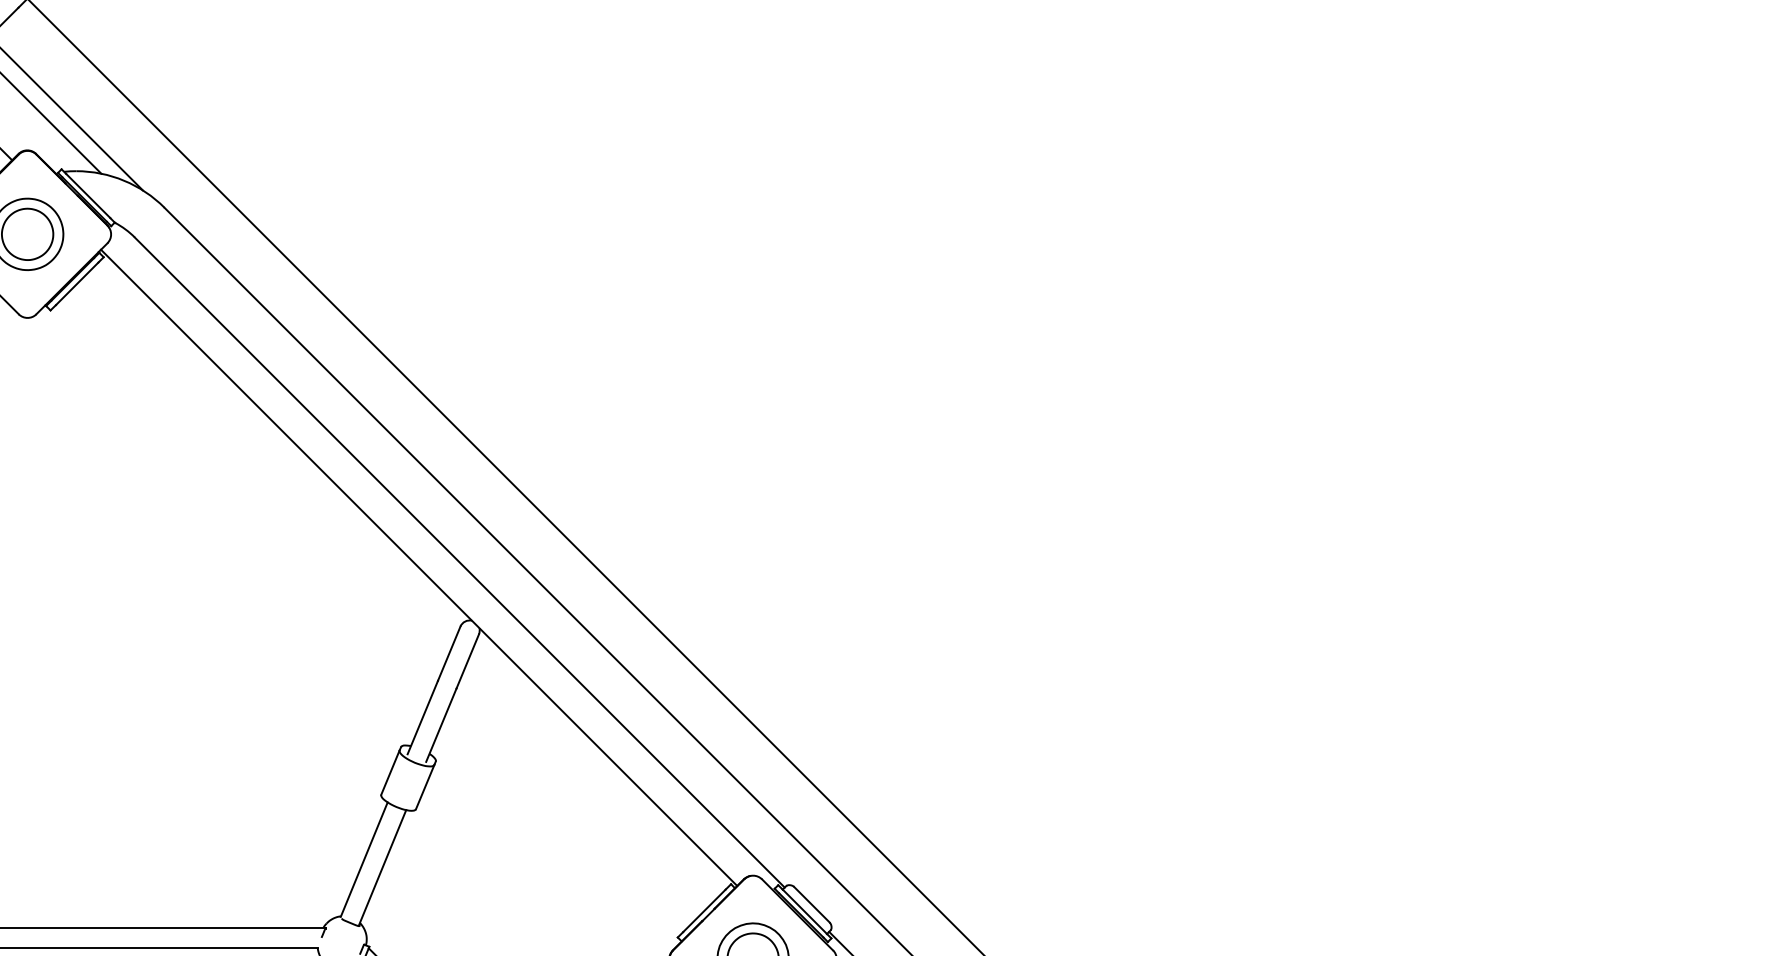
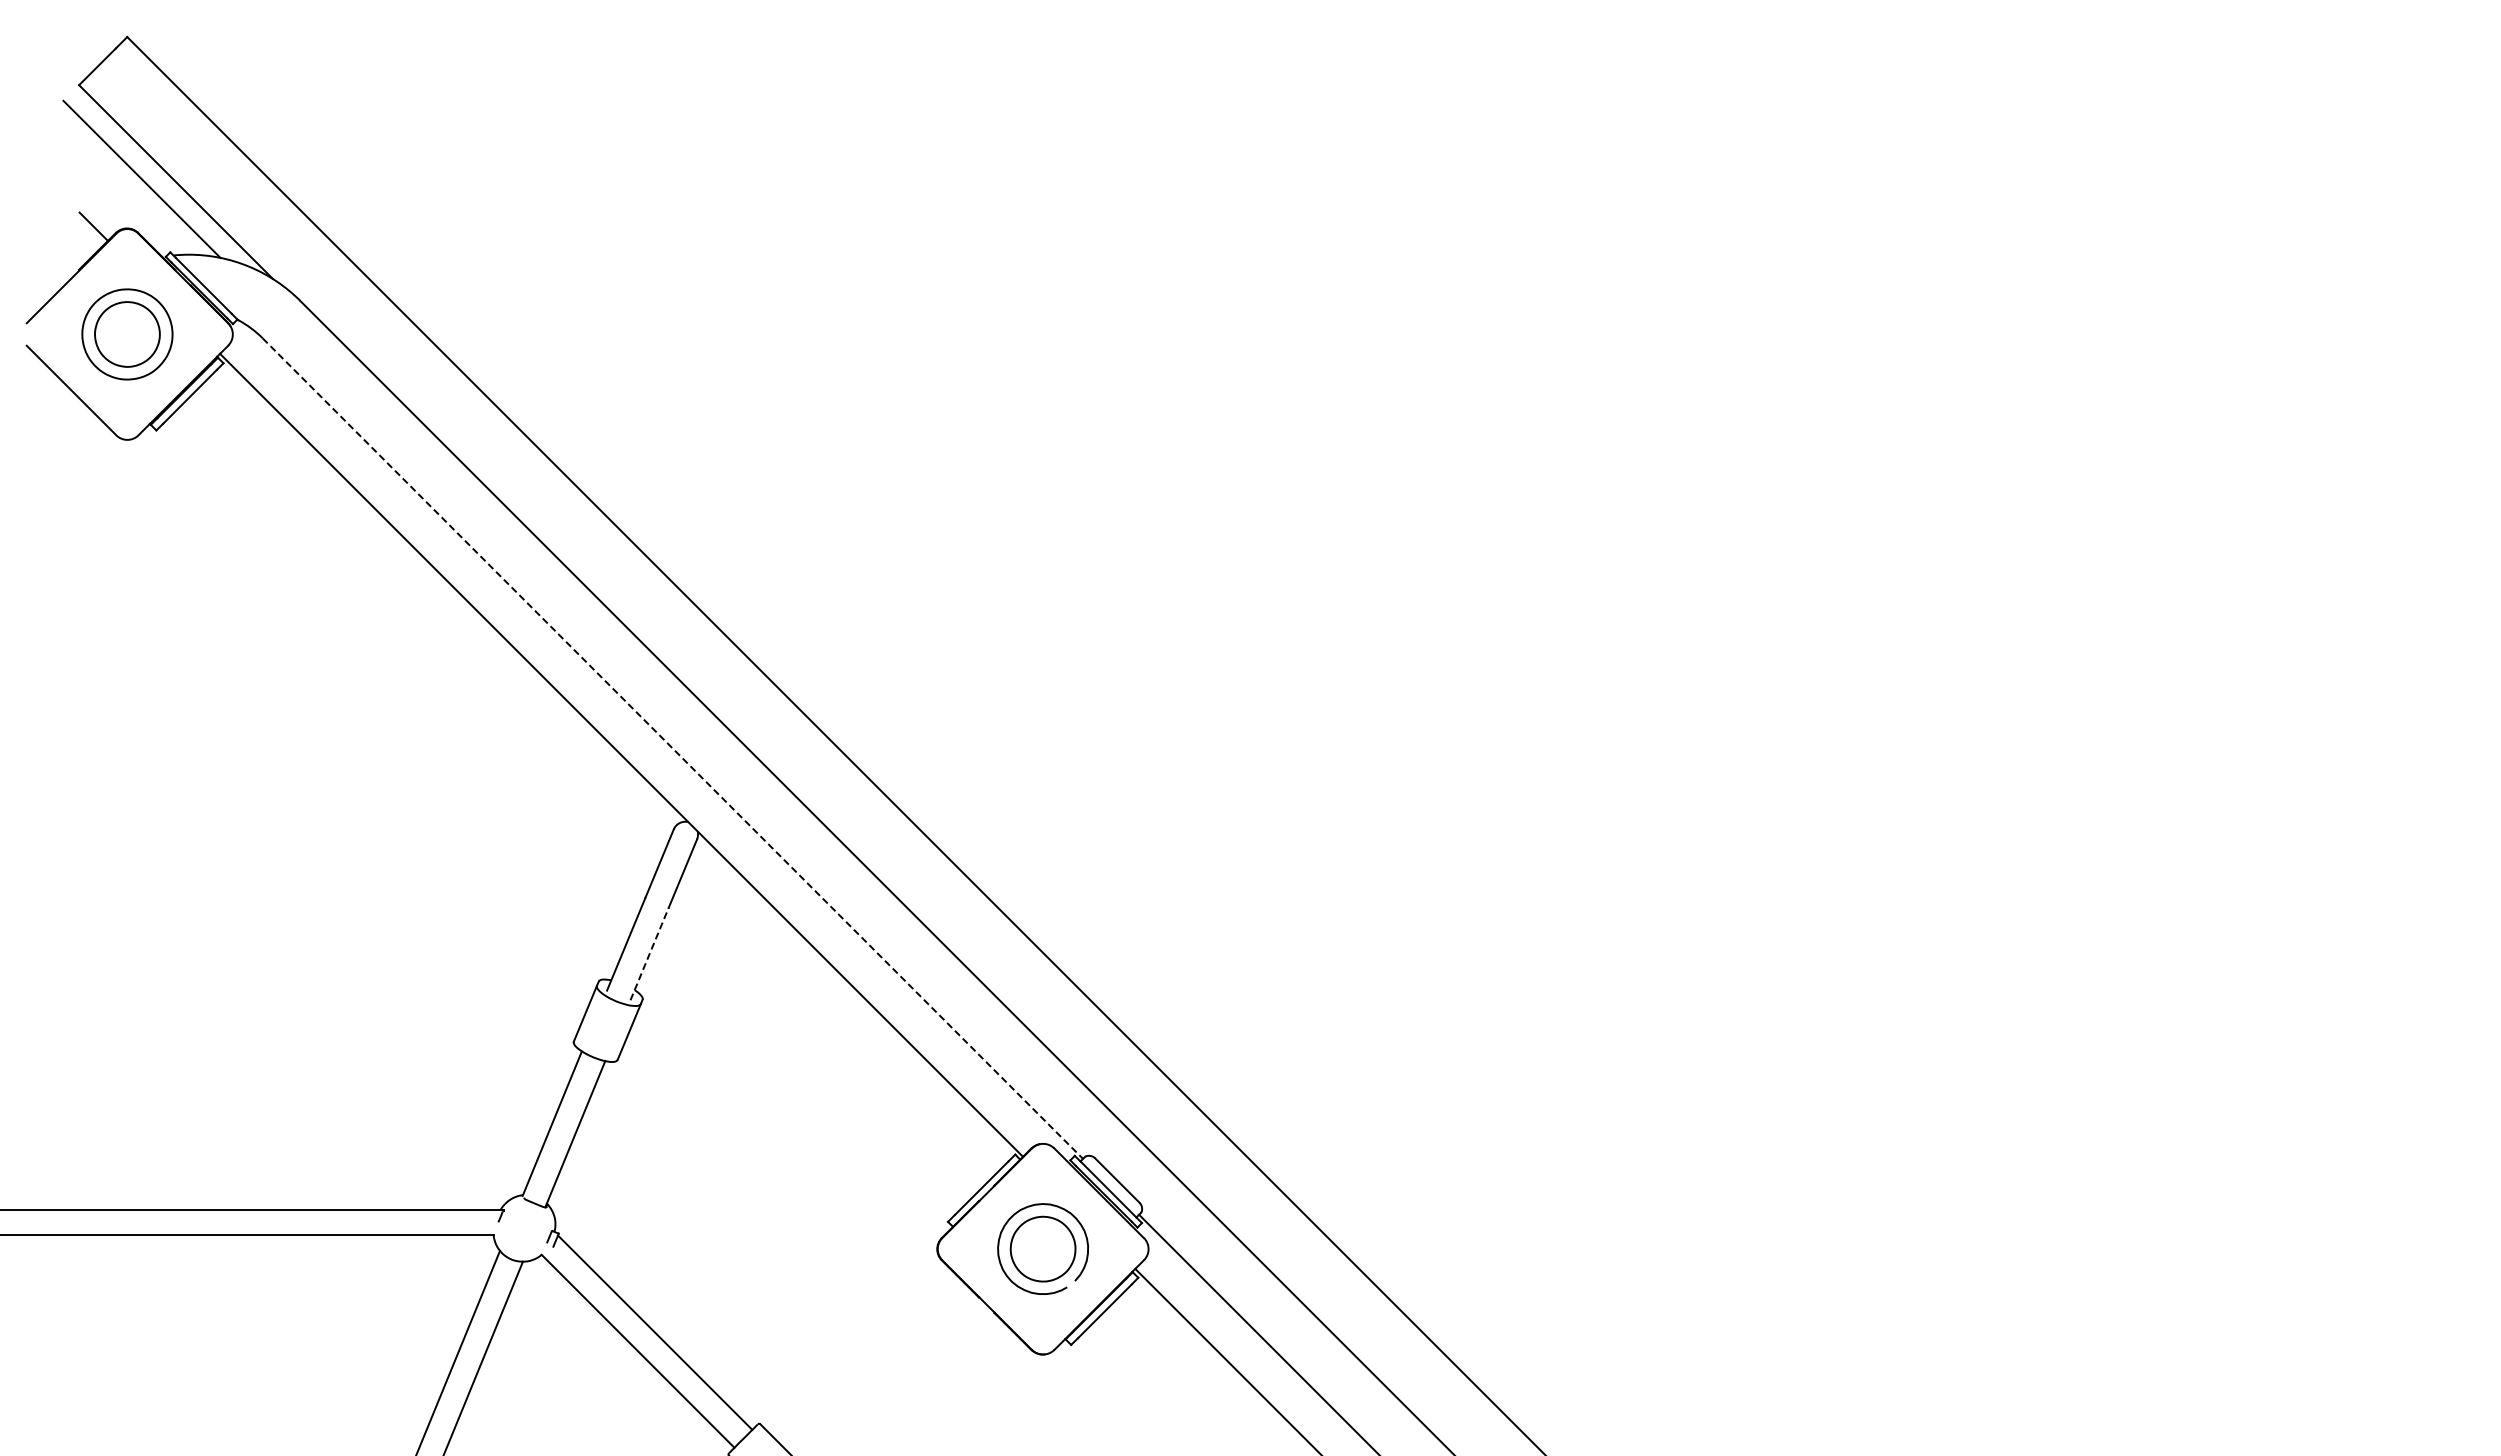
line: (460, 563) -> (673, 749), solid -> dashed
line: (441, 724) -> (649, 953), solid -> dashed

